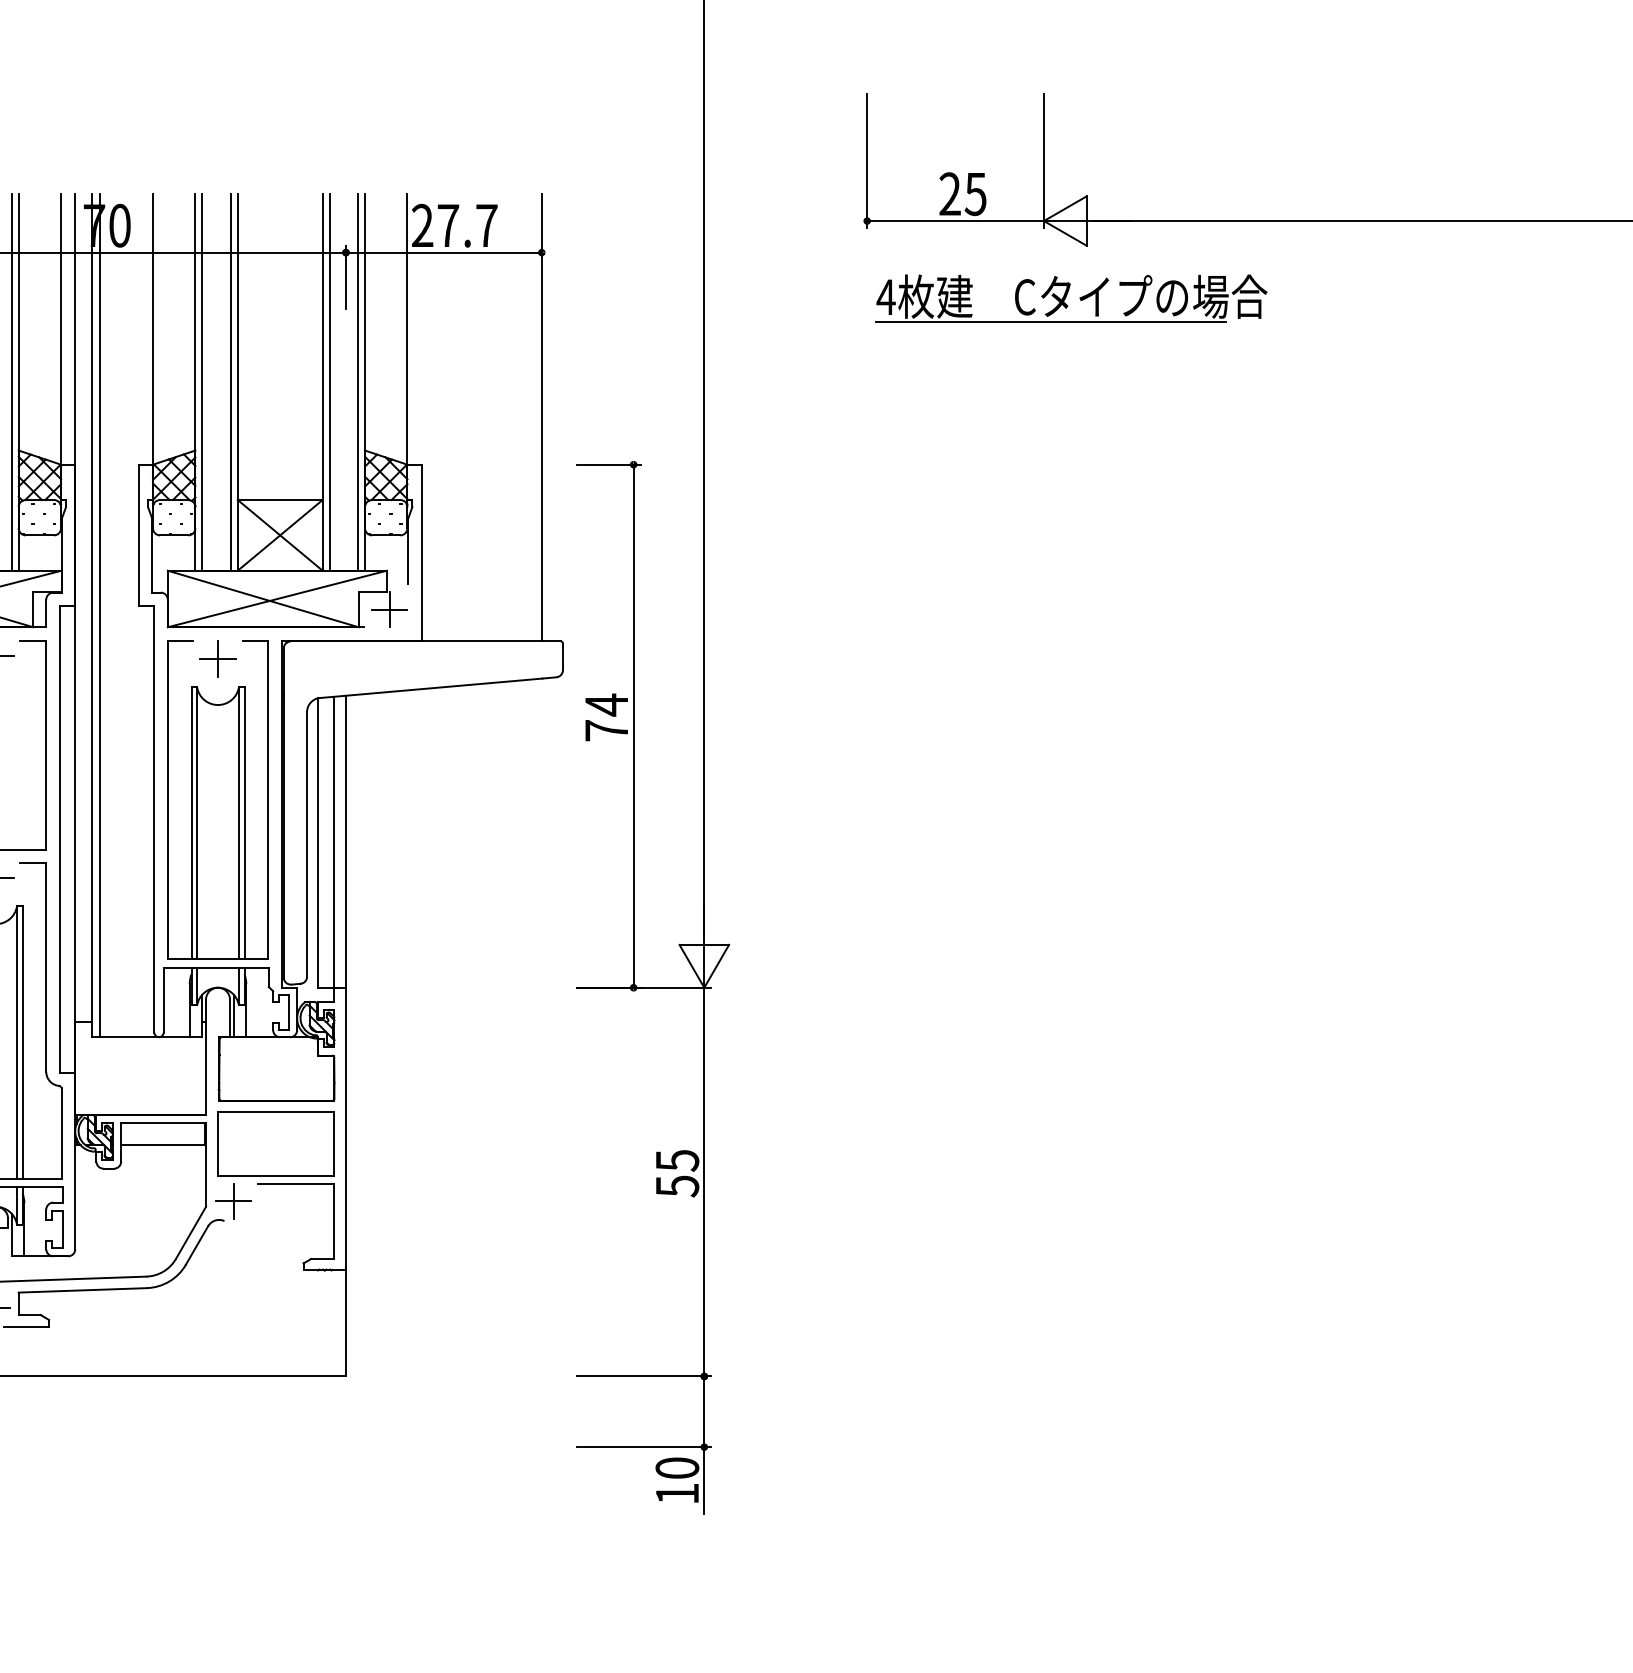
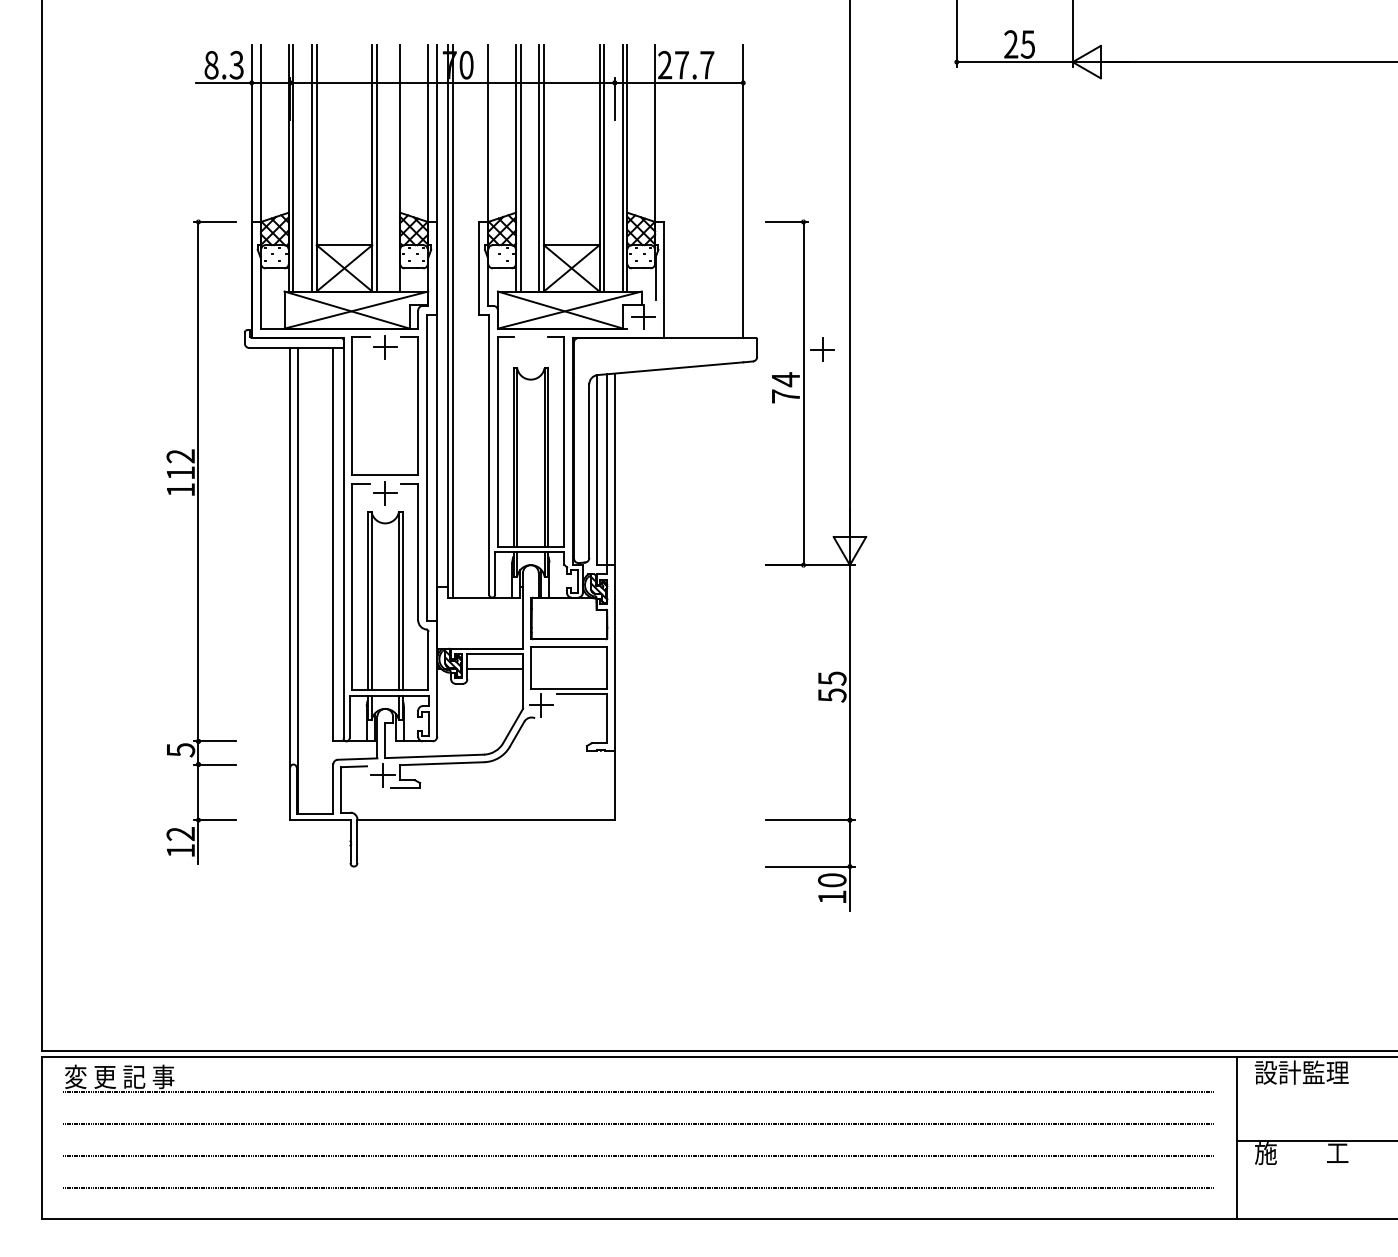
part: (1070, 297) -> (1090, 112), removed
line: (11, 381) -> (395, 167), removed
part: (217, 659) -> (822, 349), moved

